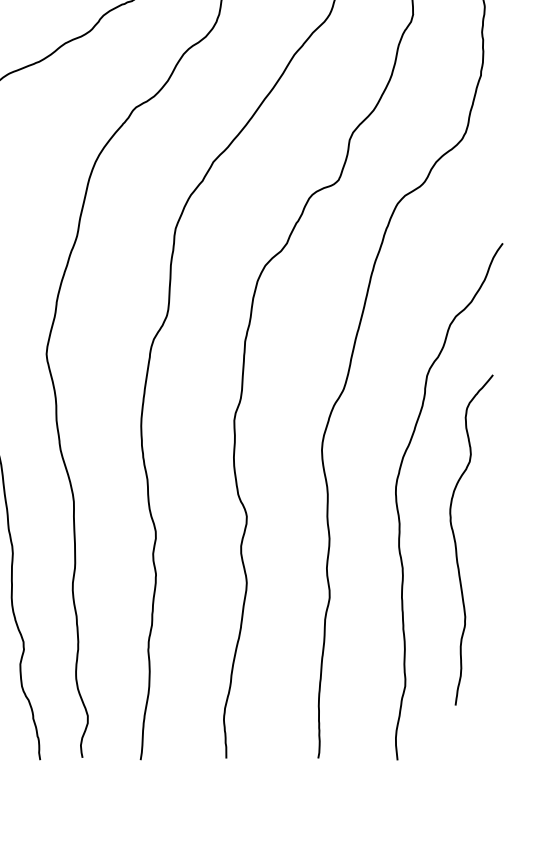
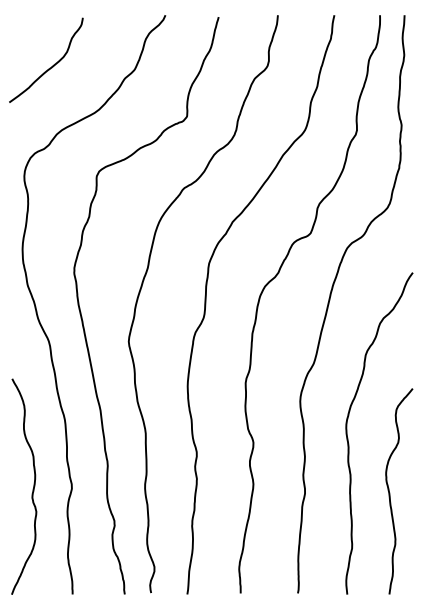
curve: (457, 543) -> (390, 493), moved

